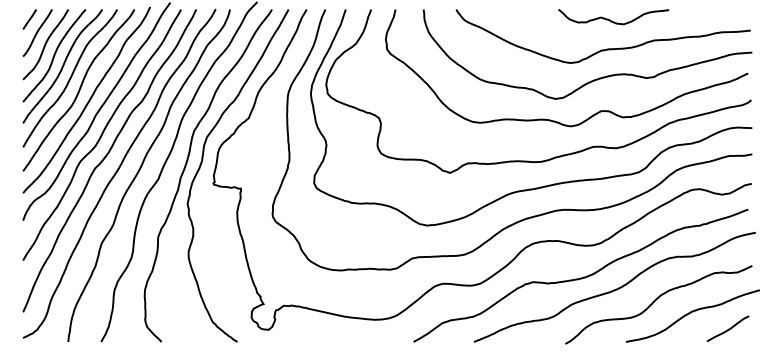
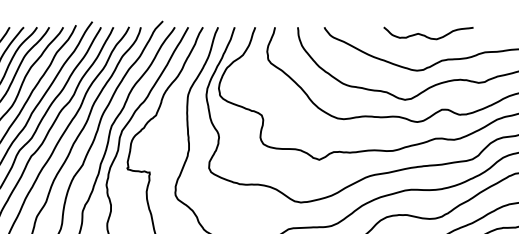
curve: (610, 19) -> (425, 35), moved

